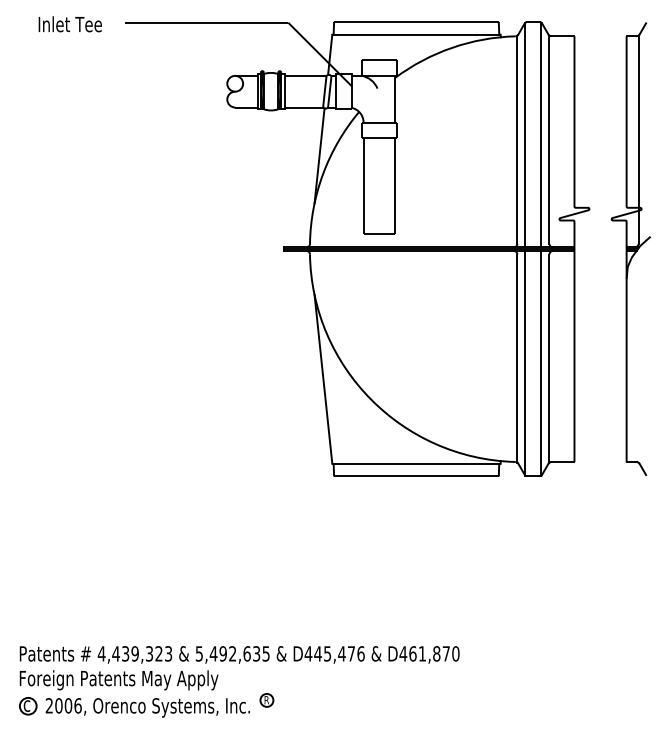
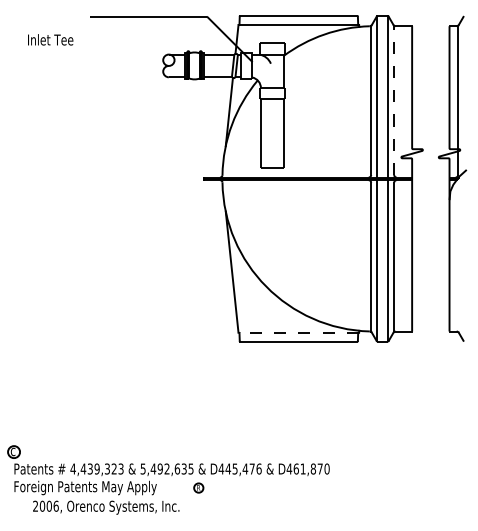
text: (69, 24) -> (50, 40), moved
line: (549, 139) -> (394, 100), solid -> dashed
line: (416, 463) -> (298, 332), solid -> dashed
part: (266, 700) -> (198, 488), moved
part: (28, 706) -> (14, 452), moved

